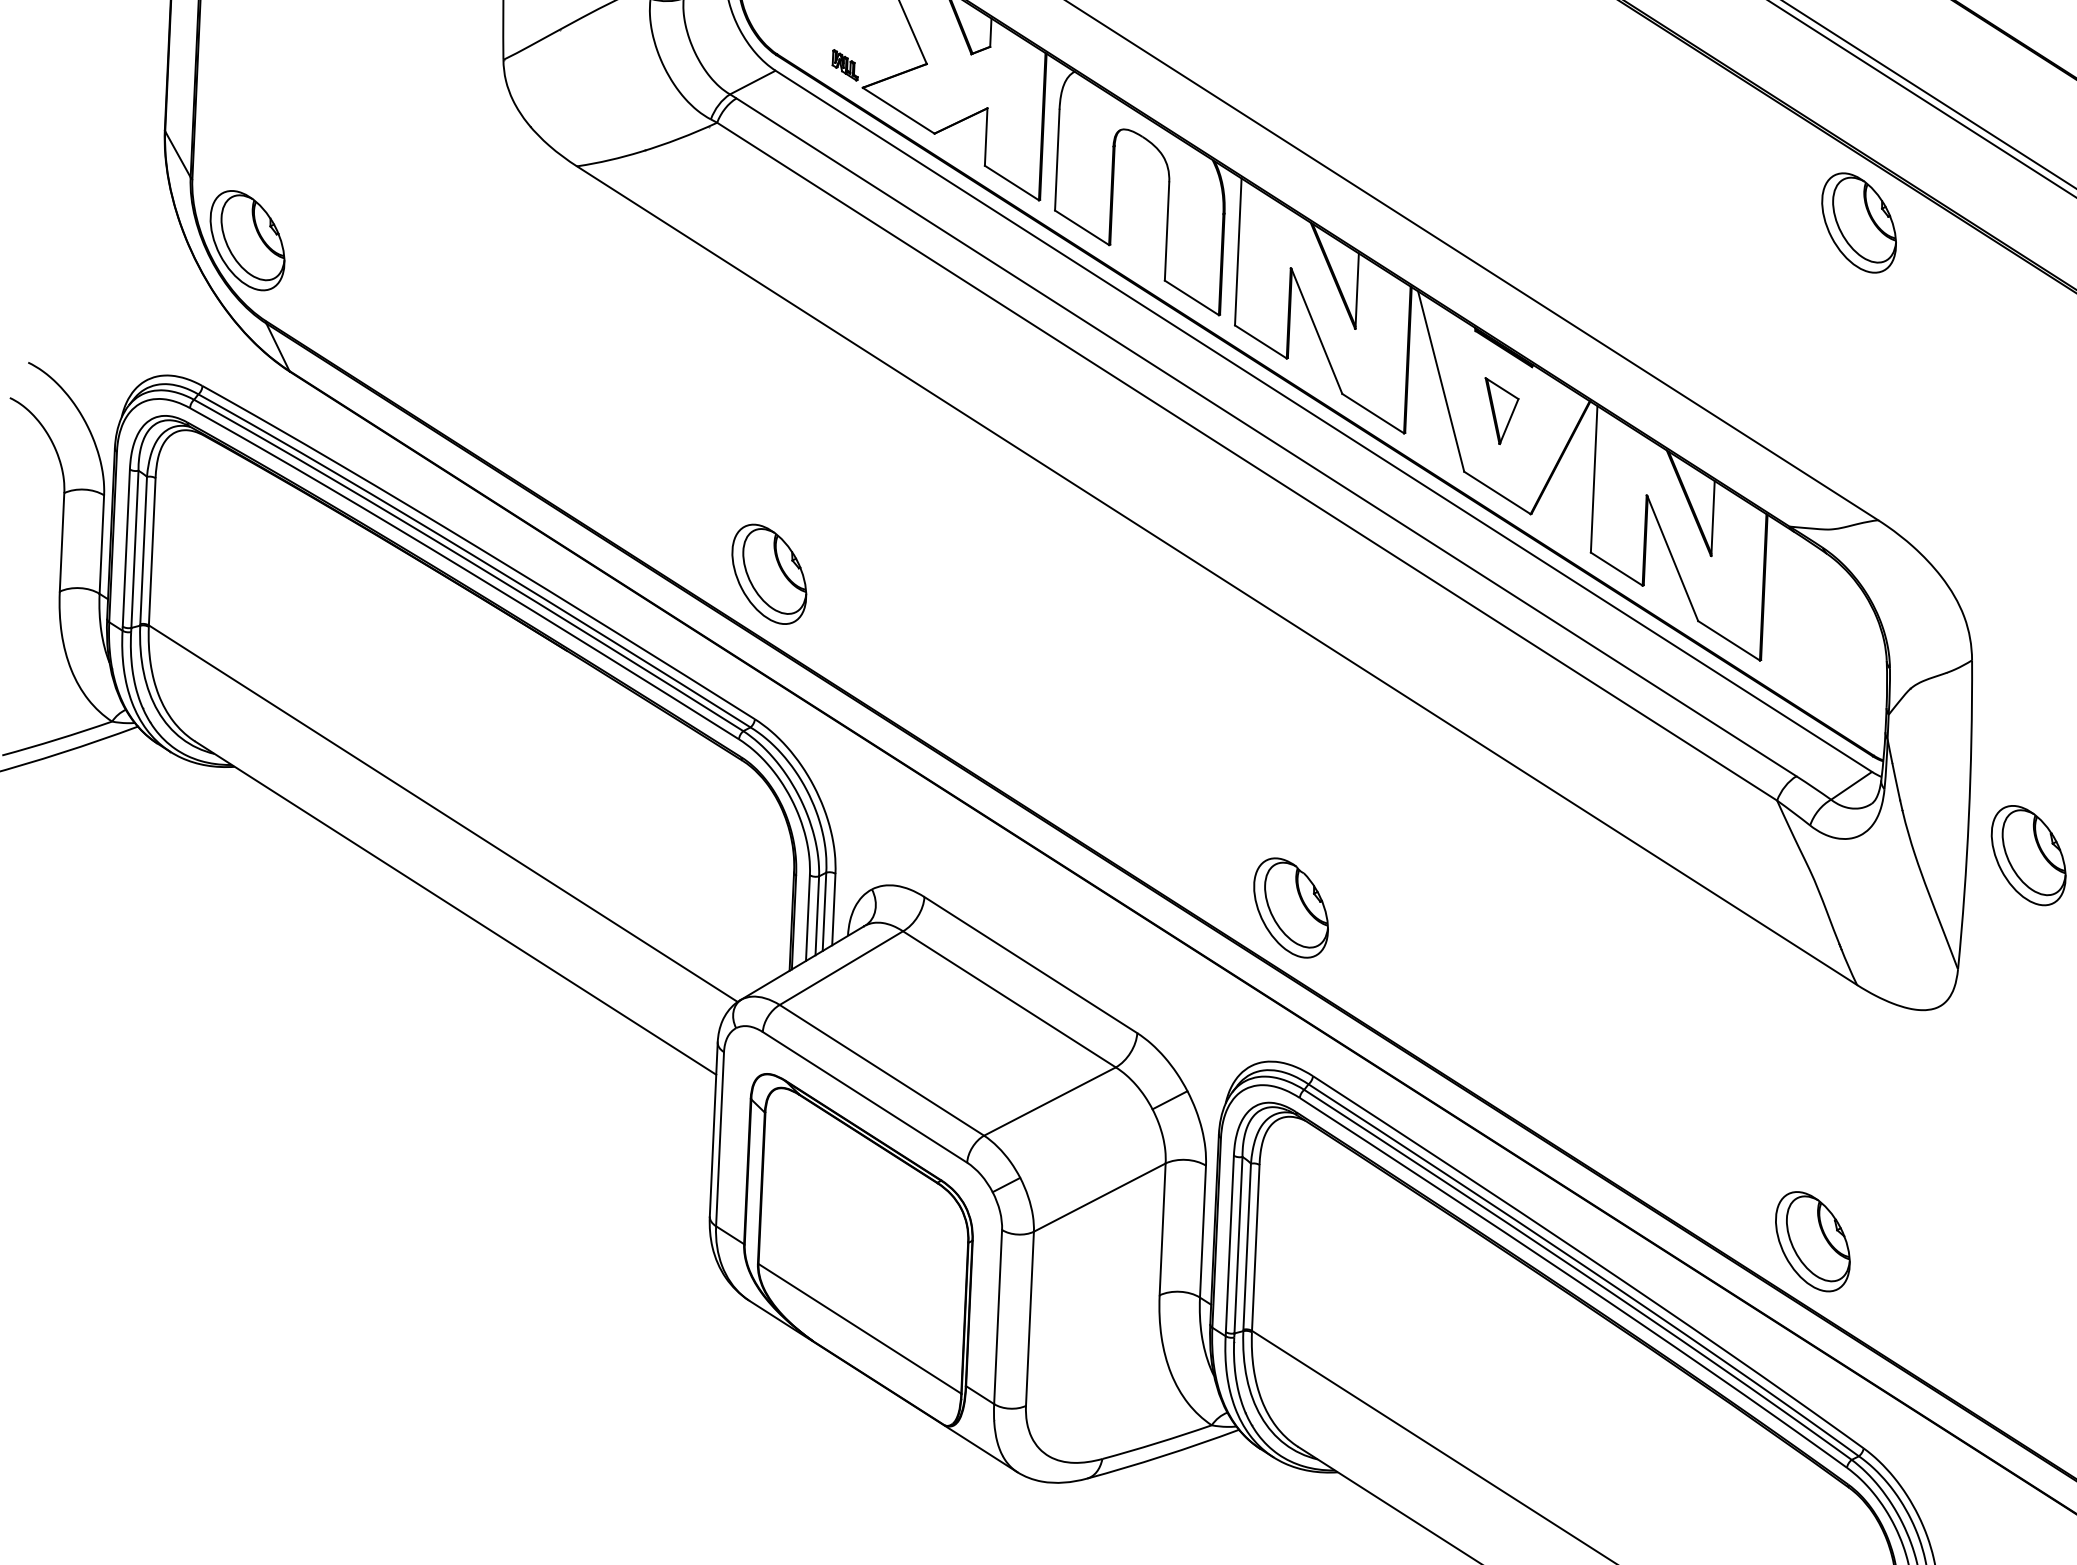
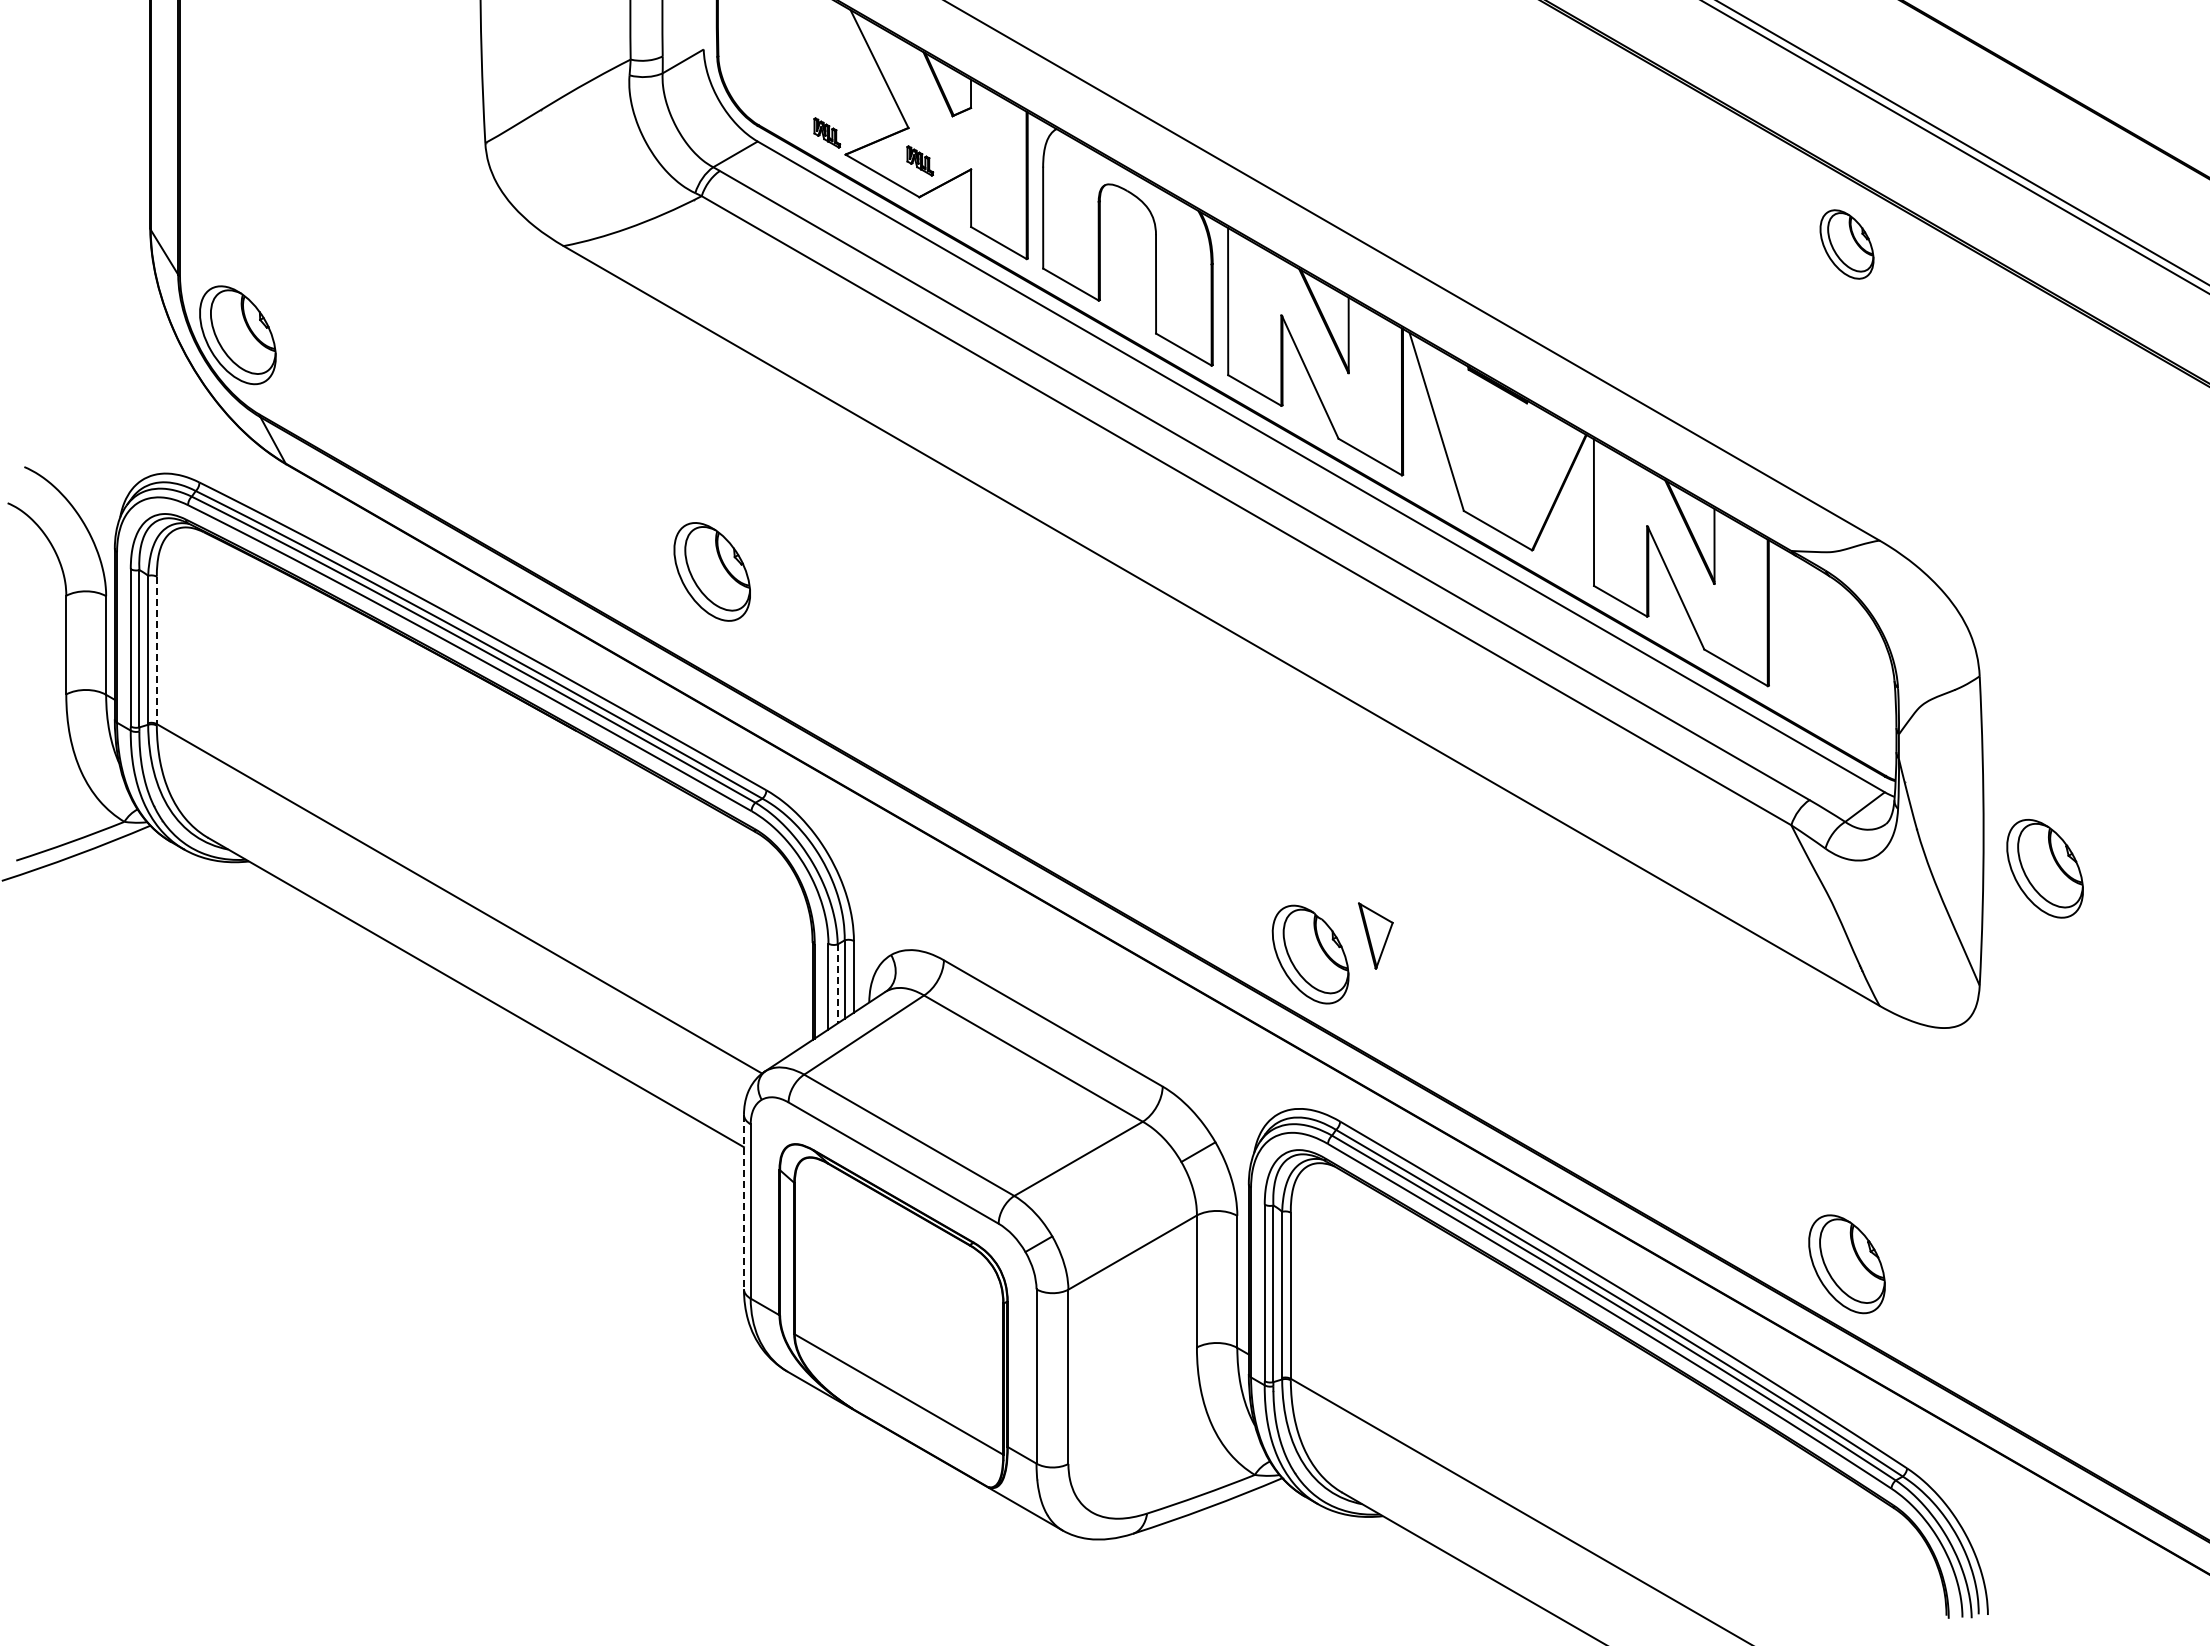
part: (937, 97) -> (920, 160), added
part: (1858, 222) -> (1846, 244), size x0.7
part: (1500, 410) -> (1375, 935), moved
line: (151, 551) -> (156, 650), solid -> dashed
part: (768, 573) -> (711, 571), moved
line: (817, 915) -> (837, 983), solid -> dashed
line: (713, 1129) -> (743, 1202), solid -> dashed

